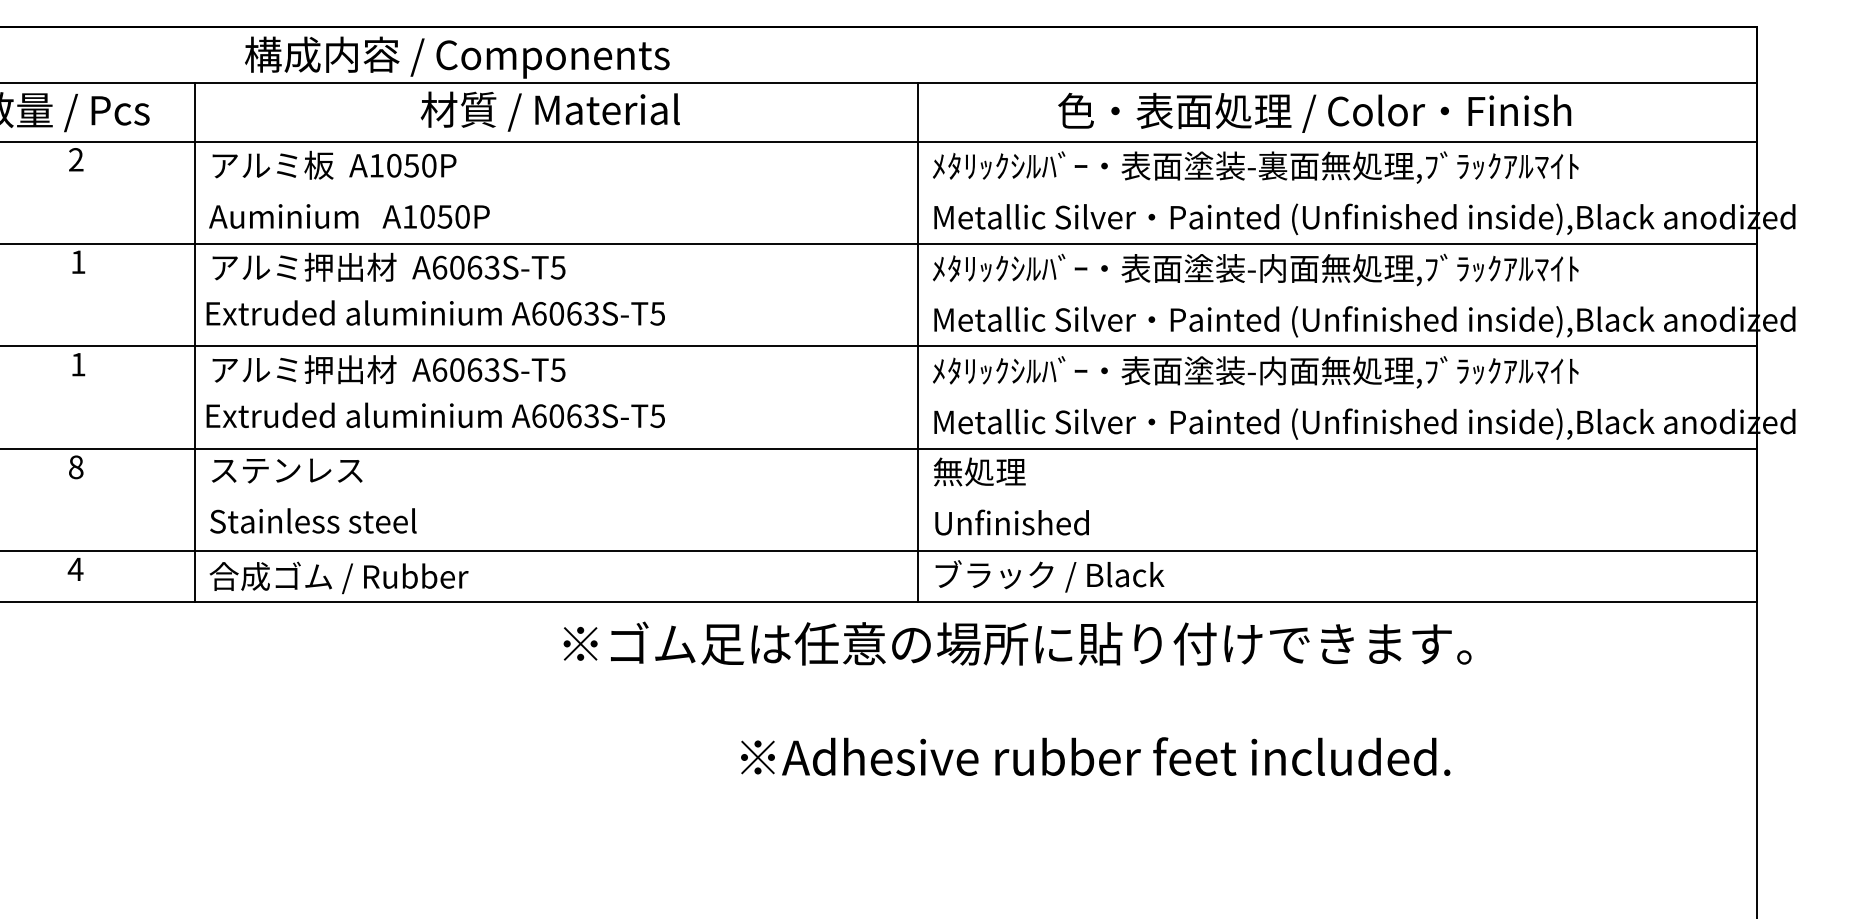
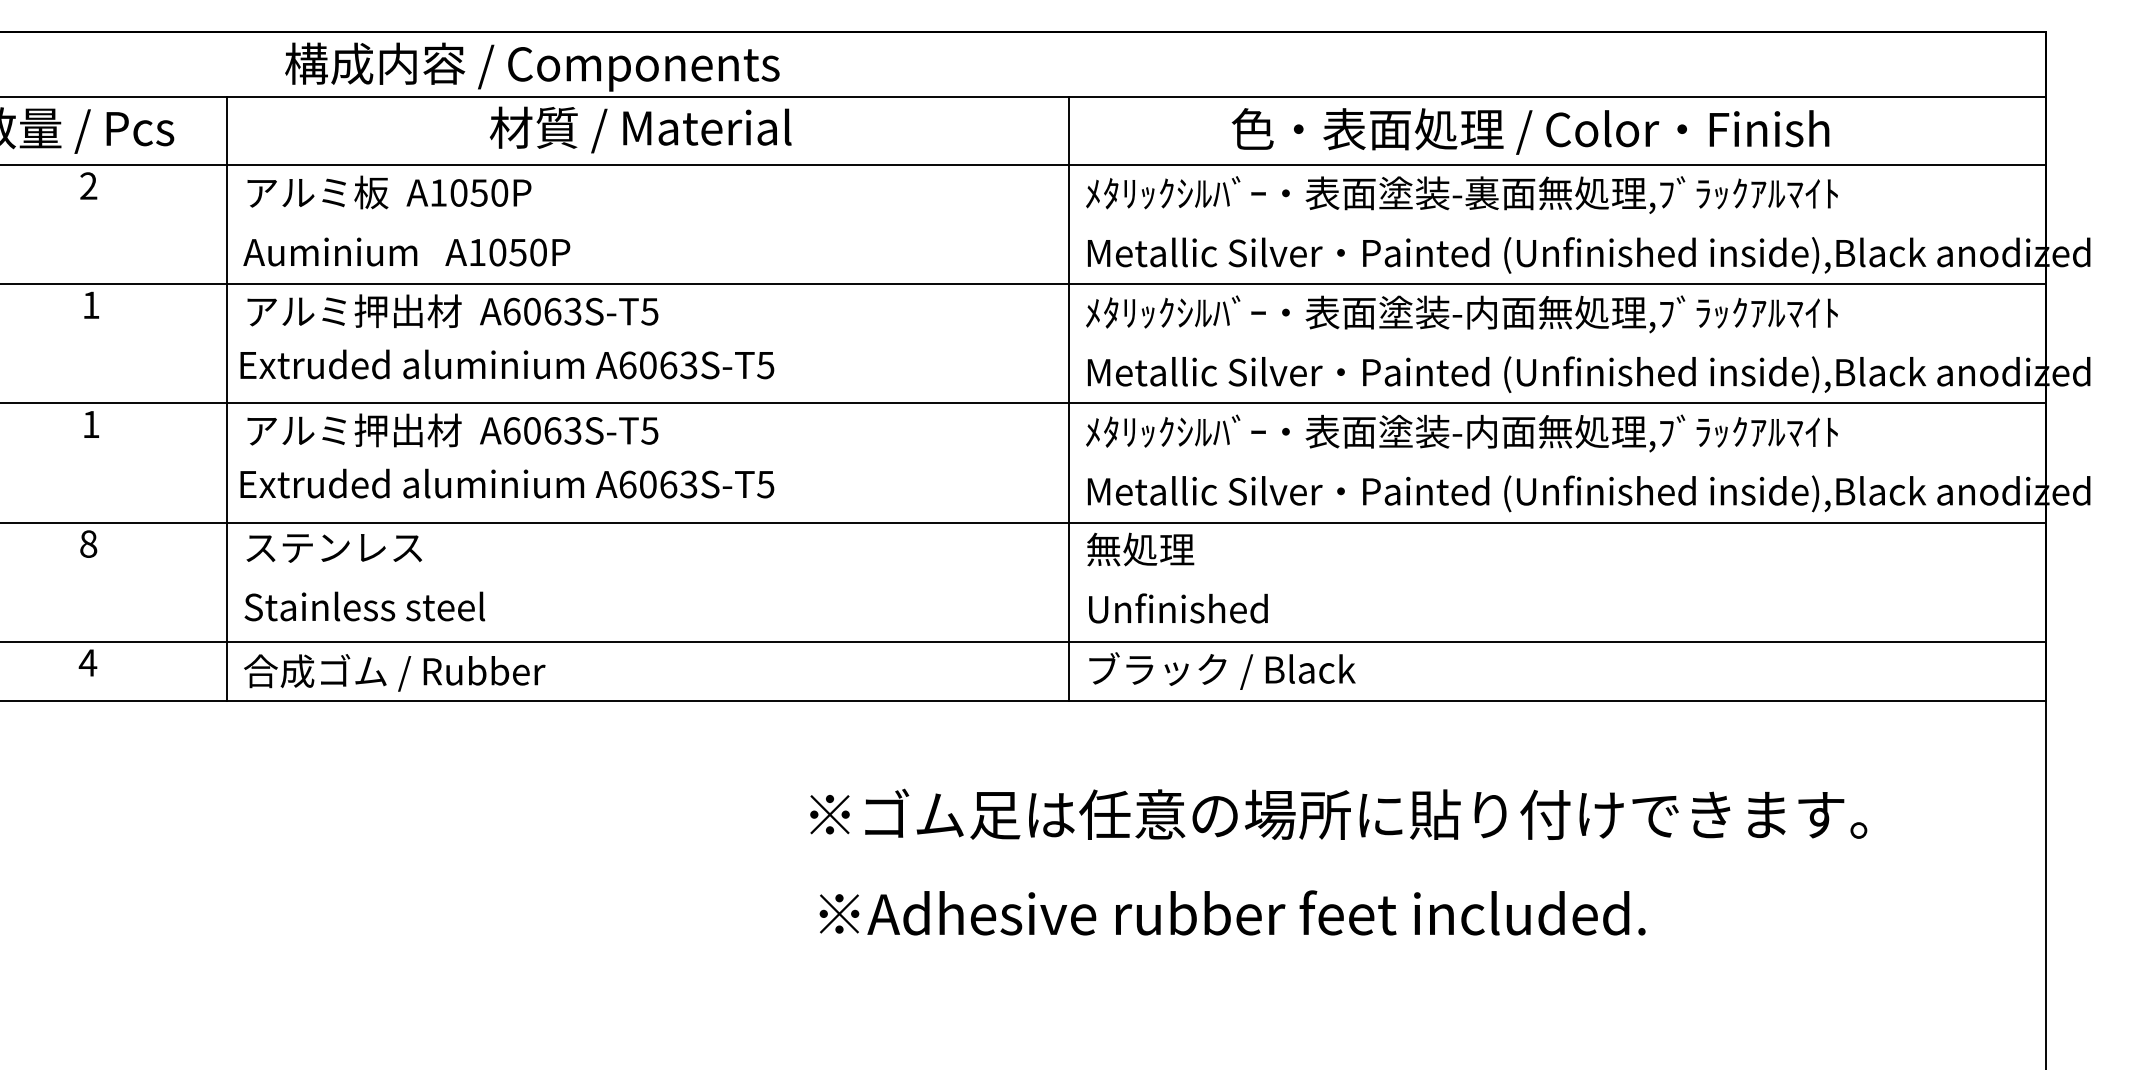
text: (1017, 642) -> (1338, 813), moved
text: (1095, 756) -> (1232, 912), moved

